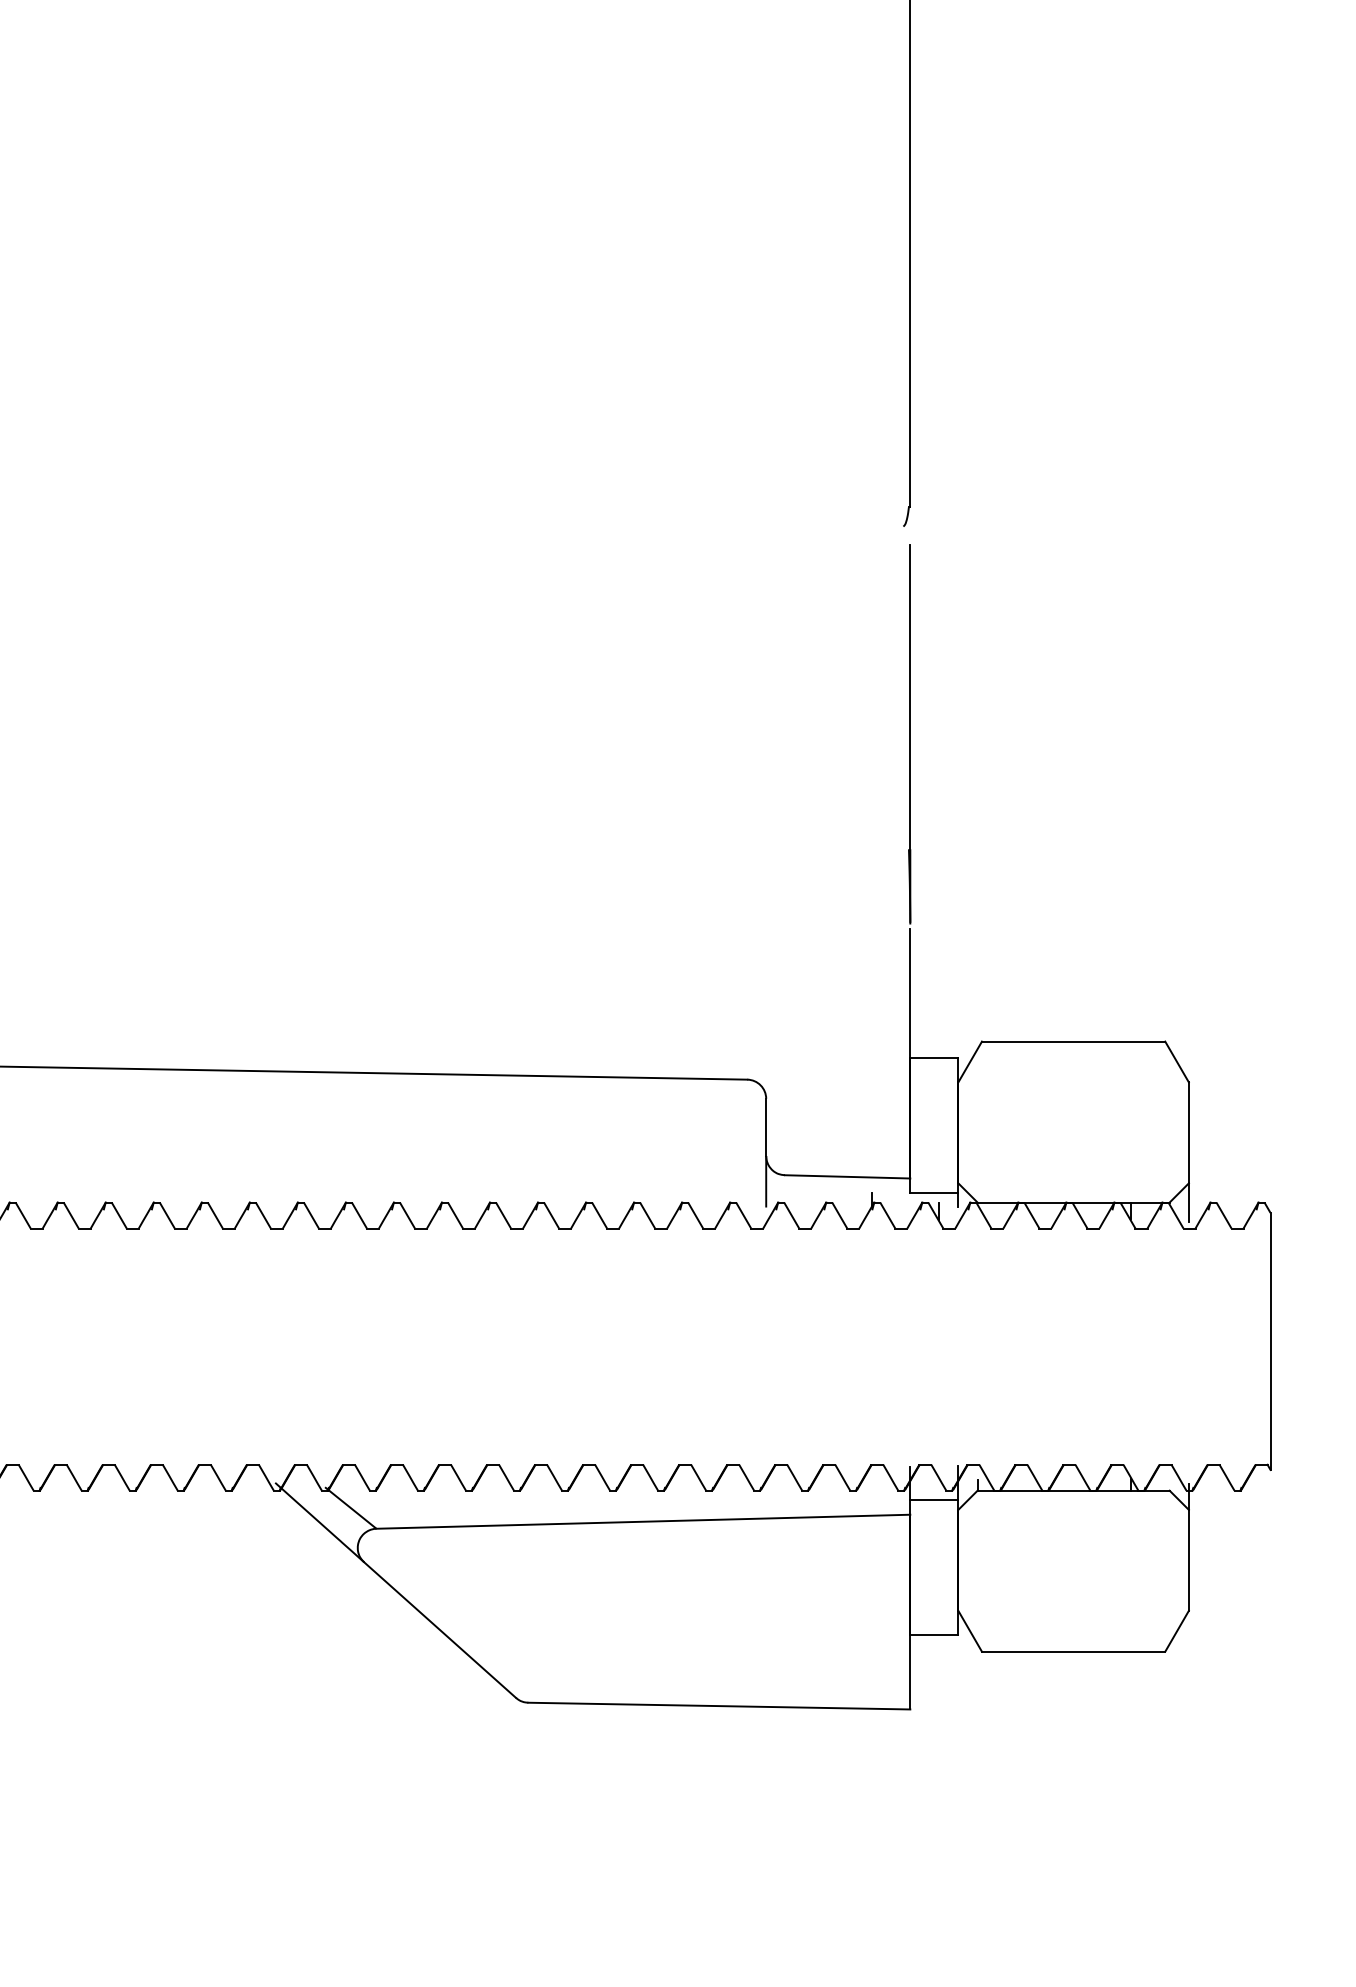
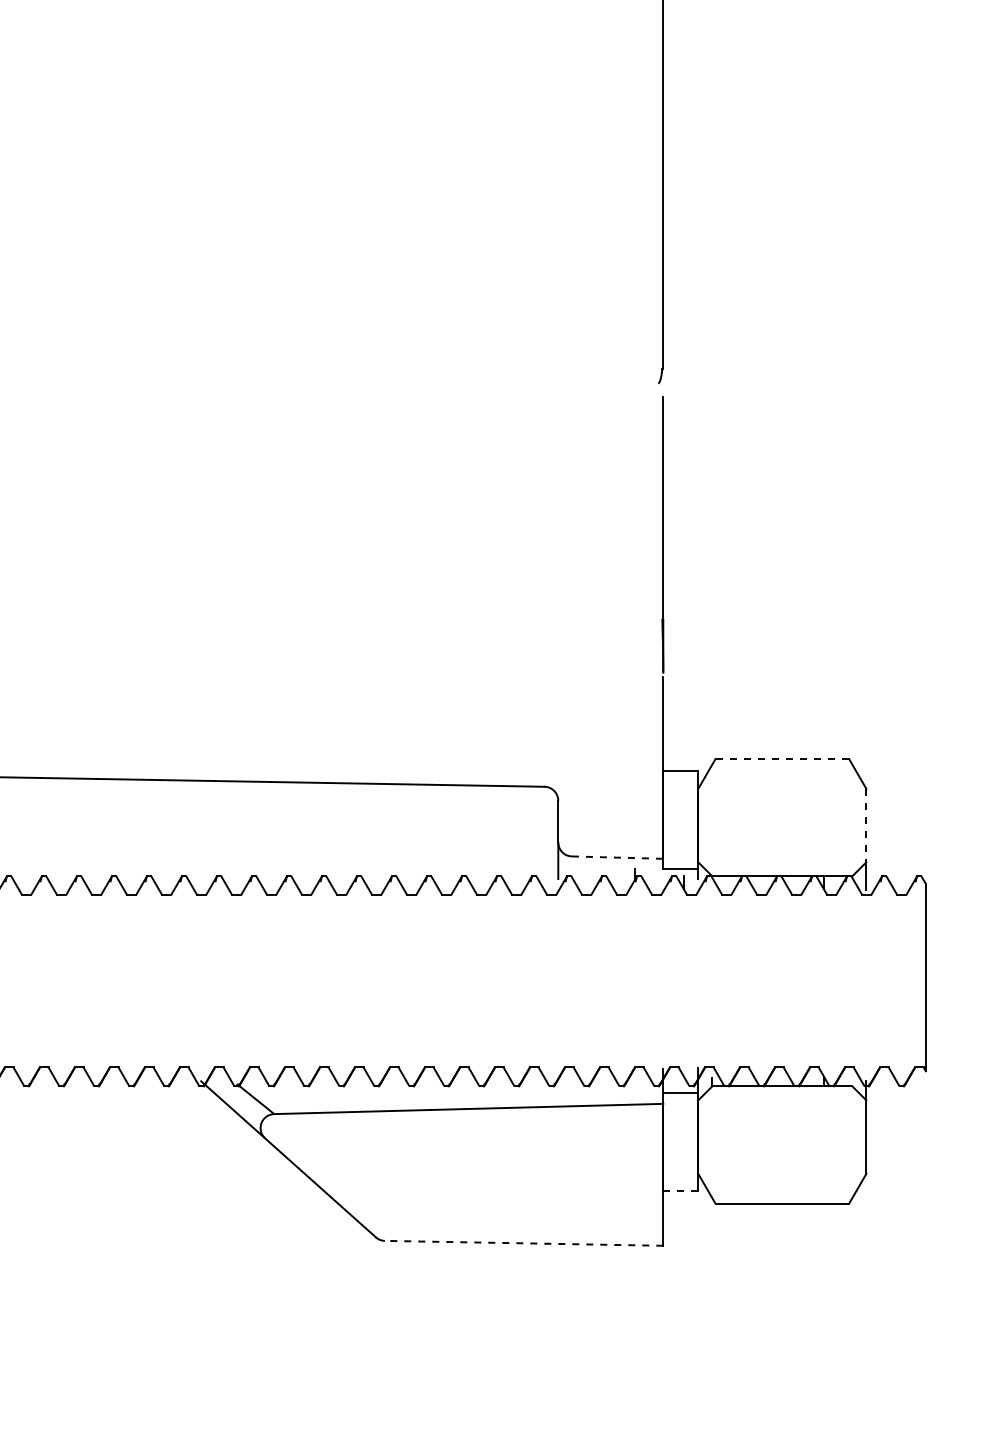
line: (1073, 1041) -> (782, 758), solid -> dashed
line: (1188, 1133) -> (866, 826), solid -> dashed
line: (847, 1176) -> (617, 857), solid -> dashed
line: (933, 1634) -> (680, 1191), solid -> dashed
line: (718, 1706) -> (523, 1243), solid -> dashed

